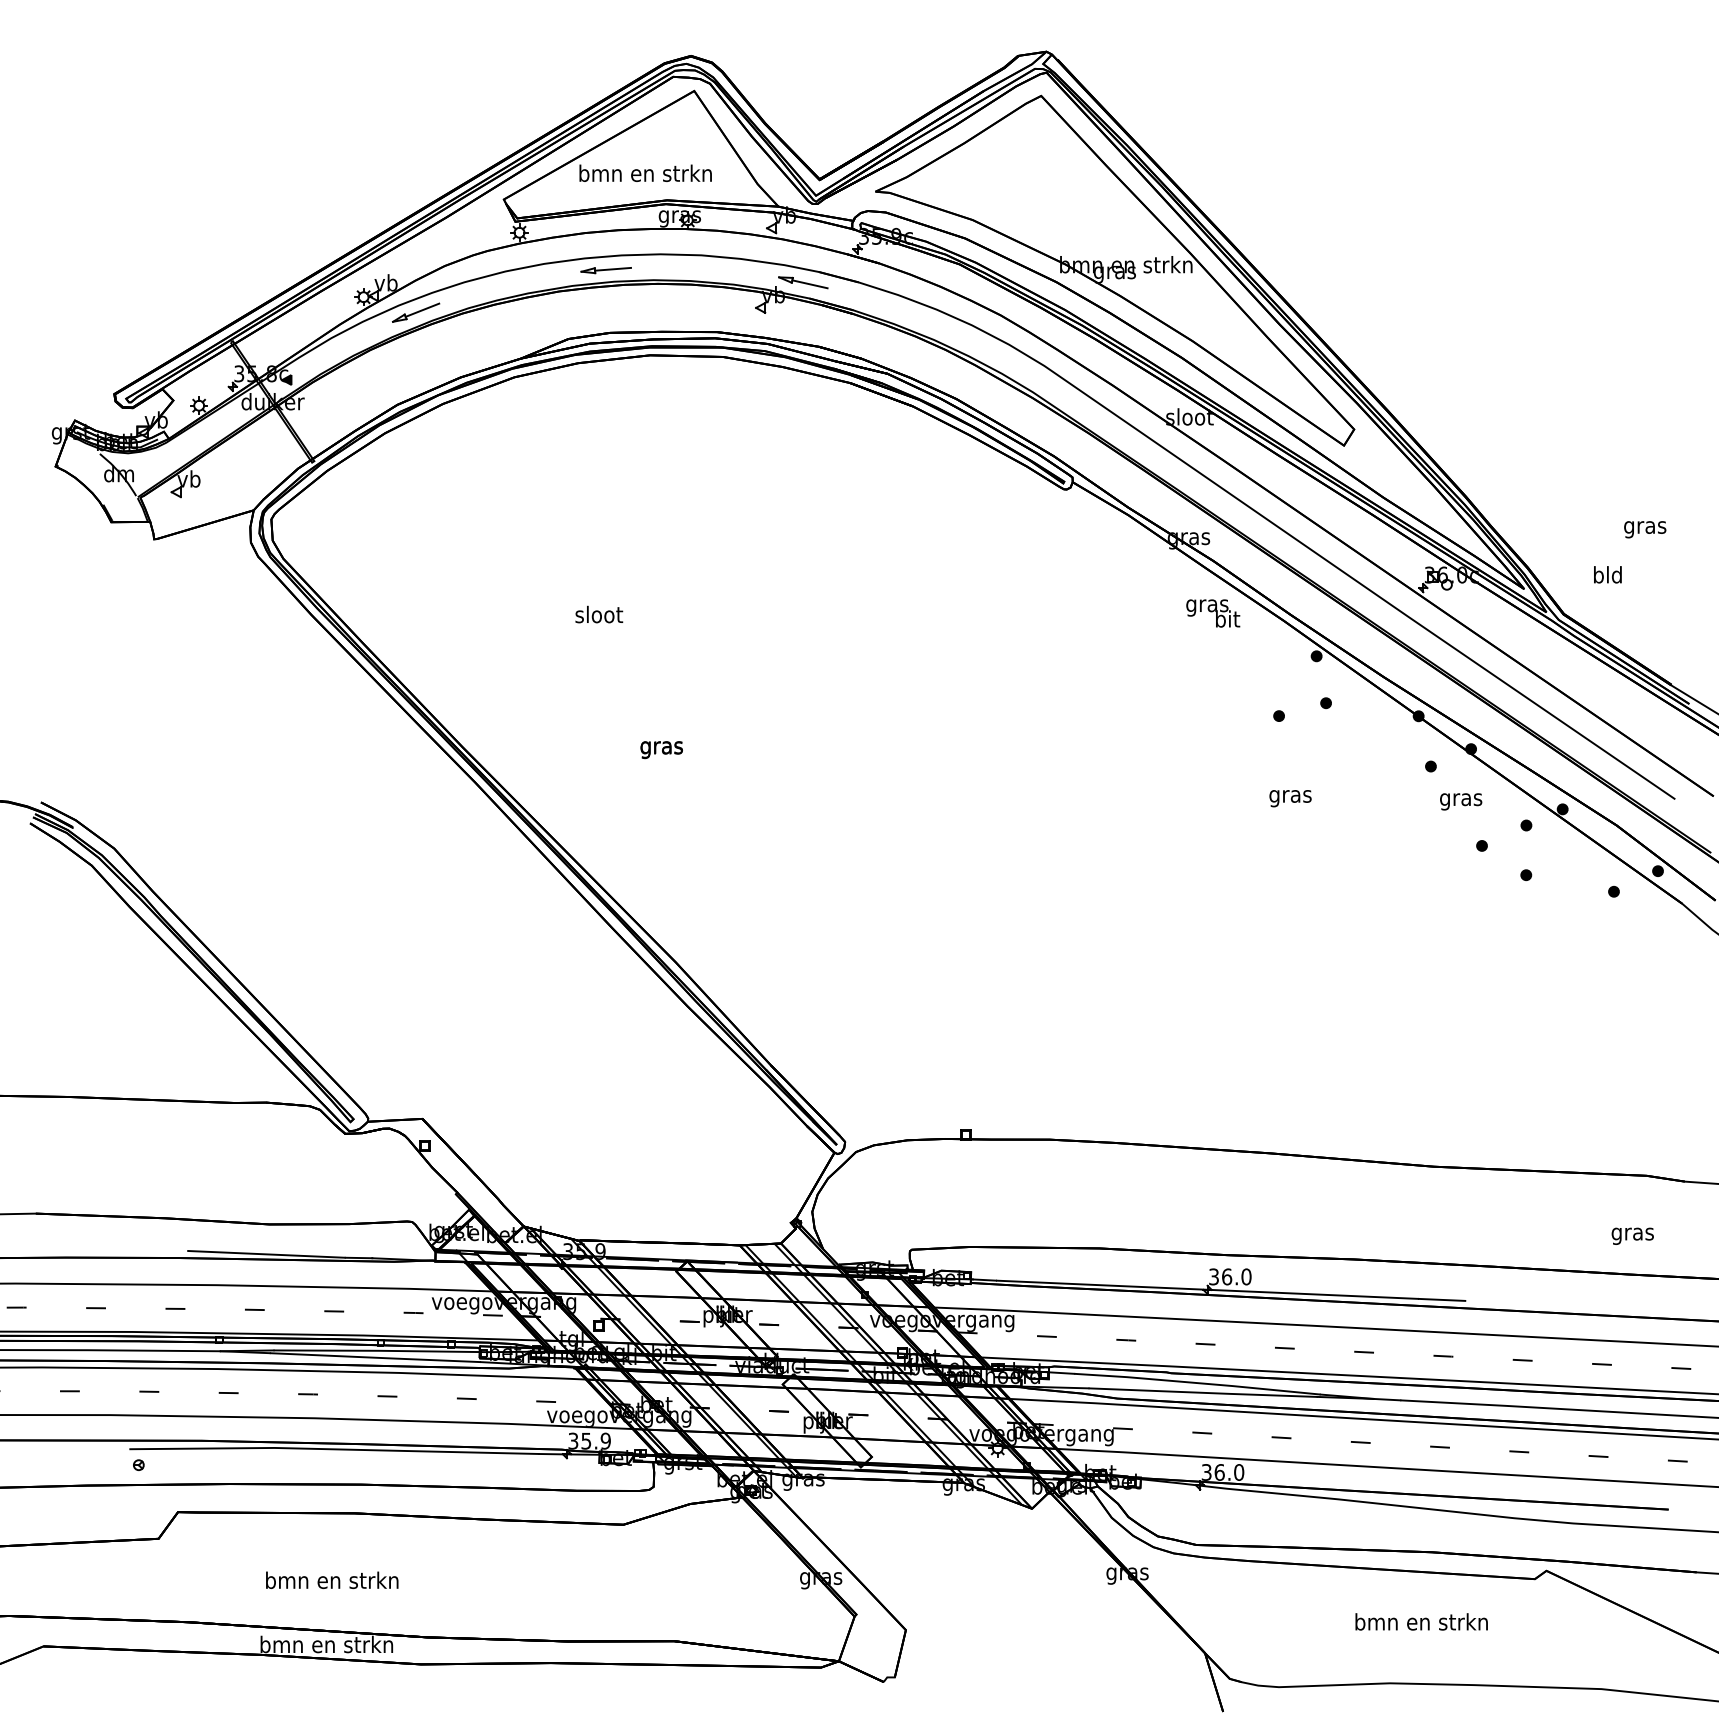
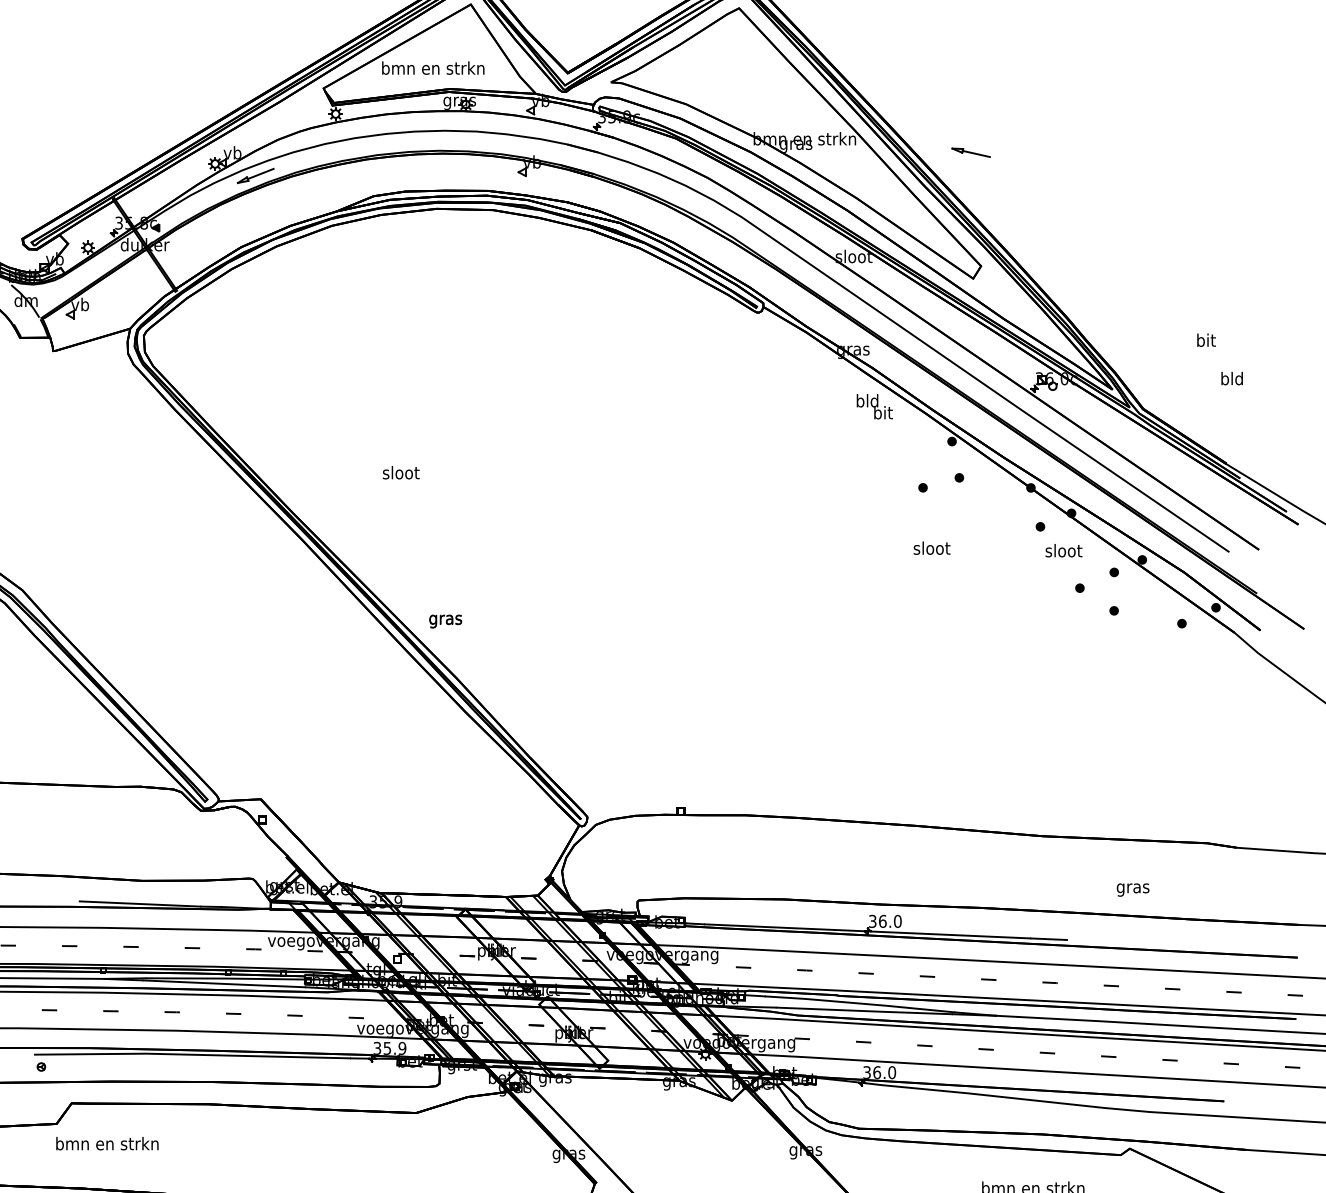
part: (605, 270) -> (402, 143), removed
part: (803, 282) -> (971, 152), moved
text: (1645, 527) -> (1206, 341), gras -> bit
text: (1607, 574) -> (1231, 378), moved
text: (1207, 605) -> (867, 402), gras -> bld
text: (599, 614) -> (401, 472), moved
text: (661, 750) -> (445, 621), moved
text: (1290, 796) -> (931, 549), gras -> sloot
text: (1461, 799) -> (1064, 552), gras -> sloot
text: (1632, 1235) -> (1132, 889), moved
text: (332, 1579) -> (107, 1143), moved

